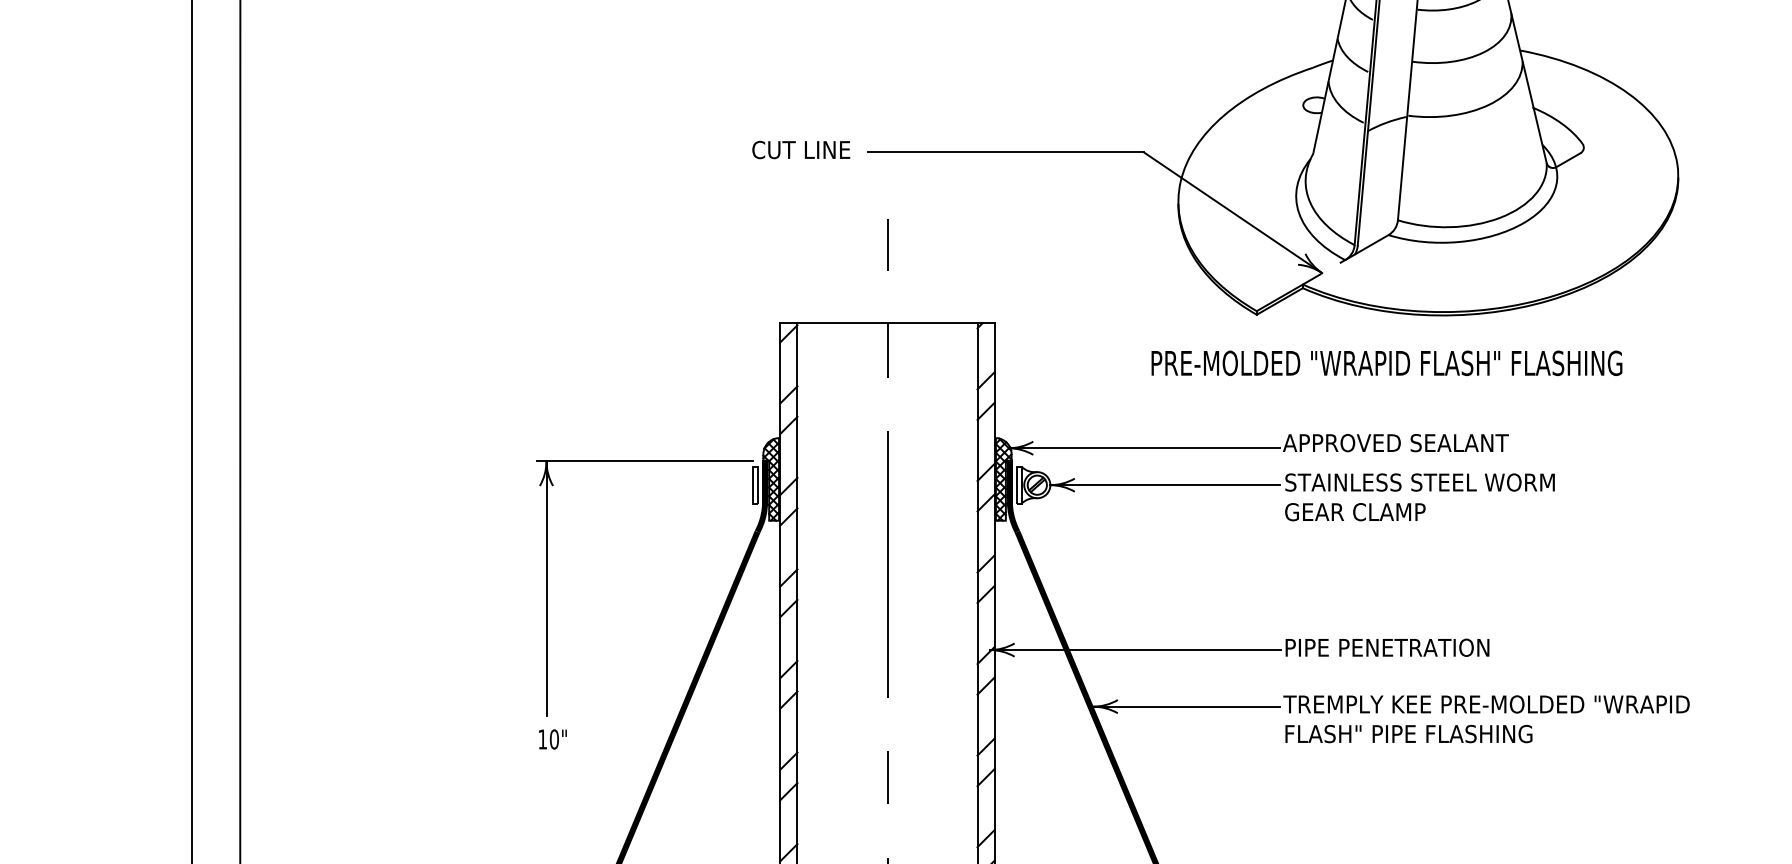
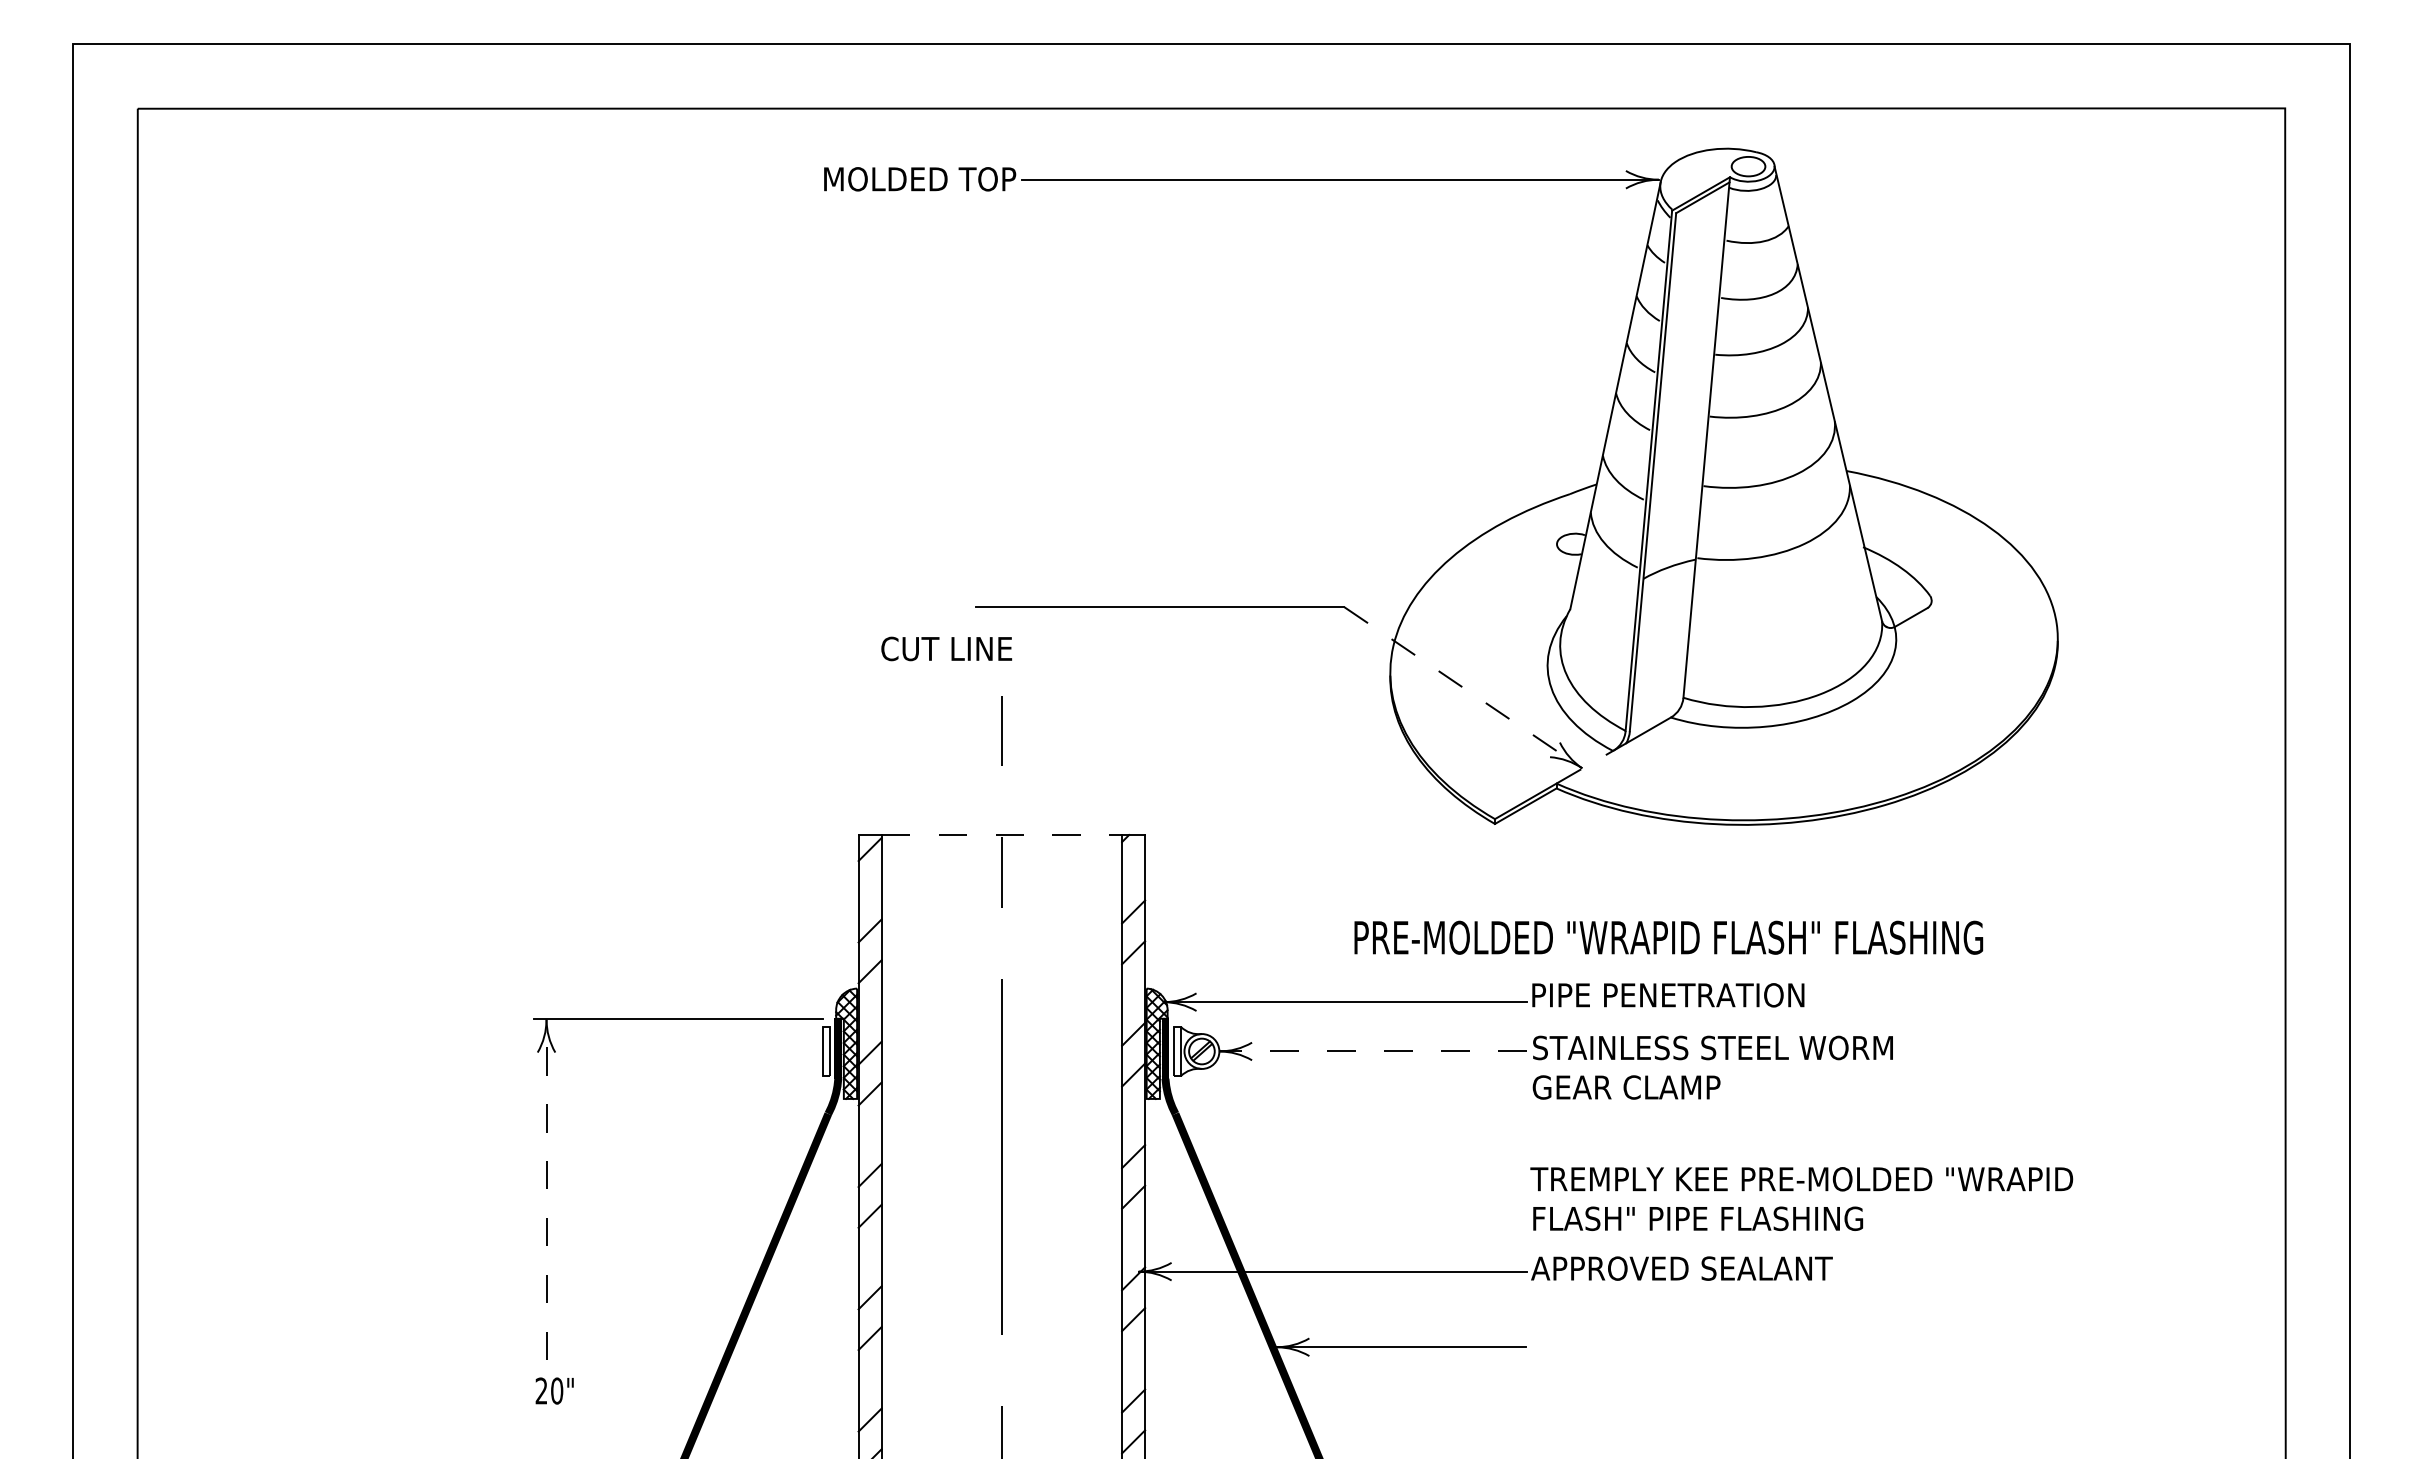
text: (801, 149) -> (946, 648), moved
line: (1233, 212) -> (1463, 687), solid -> dashed
line: (887, 323) -> (1002, 835), solid -> dashed
text: (1386, 363) -> (1668, 937), moved
text: (1395, 443) -> (1680, 995), APPROVED SEALANT -> PIPE PENETRATION
line: (1165, 485) -> (1372, 1051), solid -> dashed
line: (546, 588) -> (546, 1189), solid -> dashed
text: (1396, 647) -> (1681, 1268), PIPE PENETRATION -> APPROVED SEALANT
text: (1486, 718) -> (1801, 1198), moved
text: (542, 739) -> (541, 1390), 10" -> 20"

